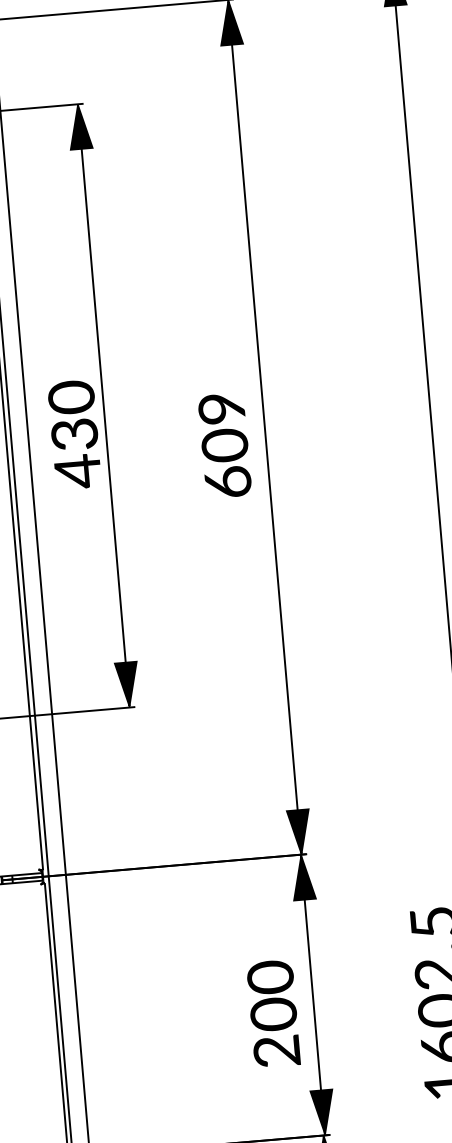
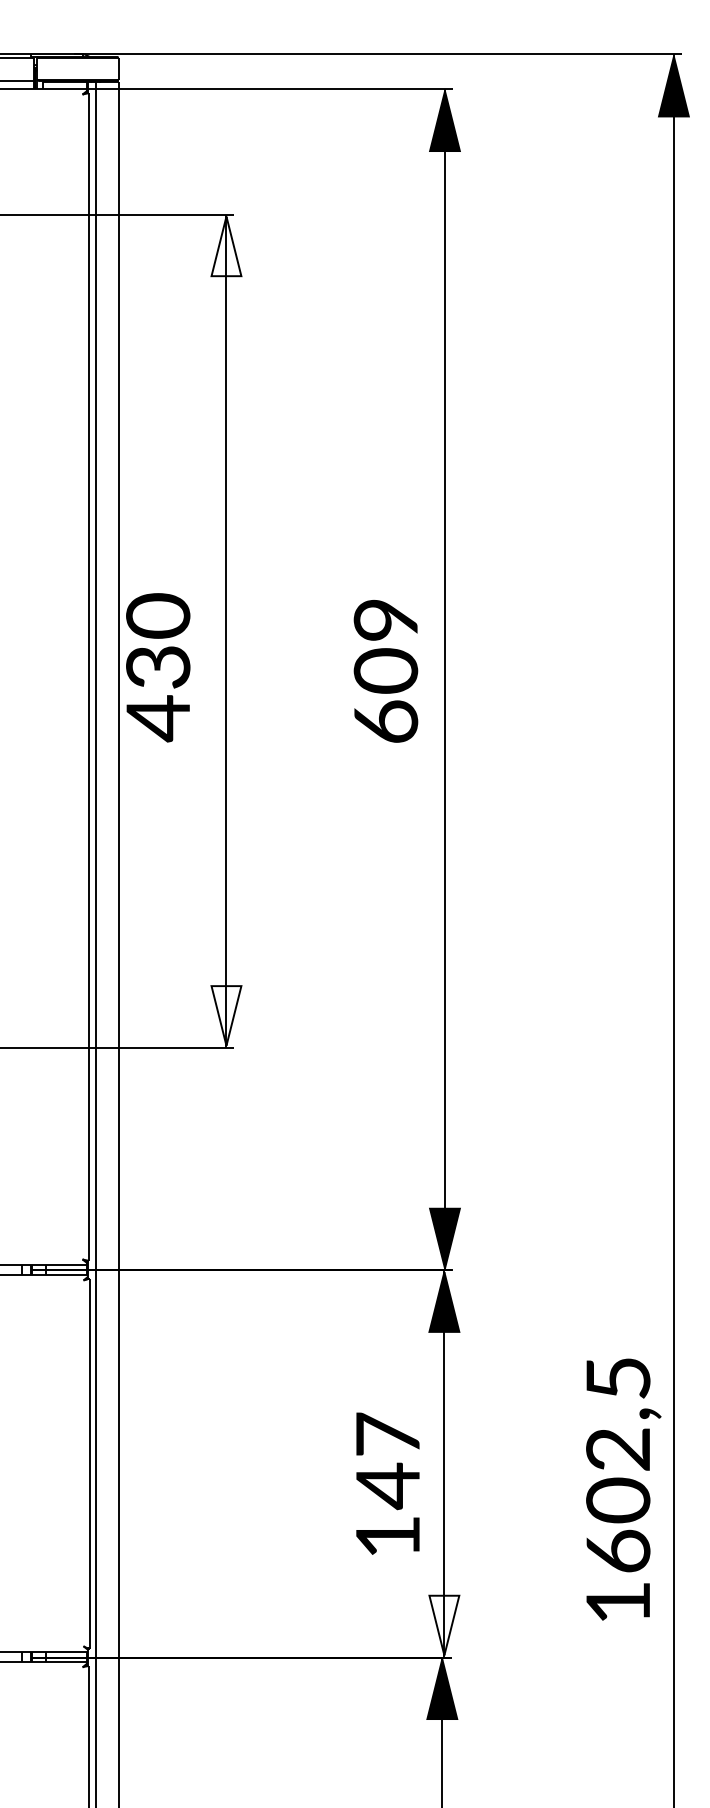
fill: (79, 127) -> (226, 246), removed
text: (74, 434) -> (158, 667), moved
text: (224, 445) -> (385, 671), moved
fill: (127, 683) -> (226, 1015), removed
text: (273, 1013) -> (387, 1484), 200 -> 147
fill: (323, 1112) -> (444, 1625), removed

